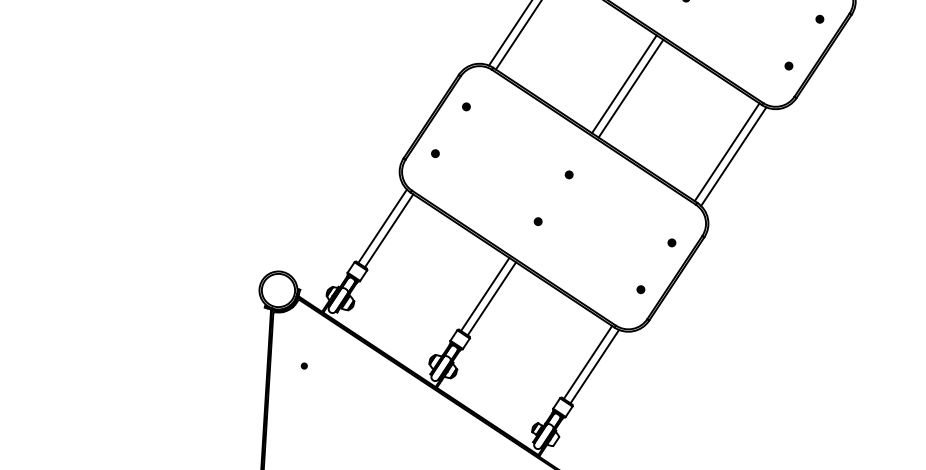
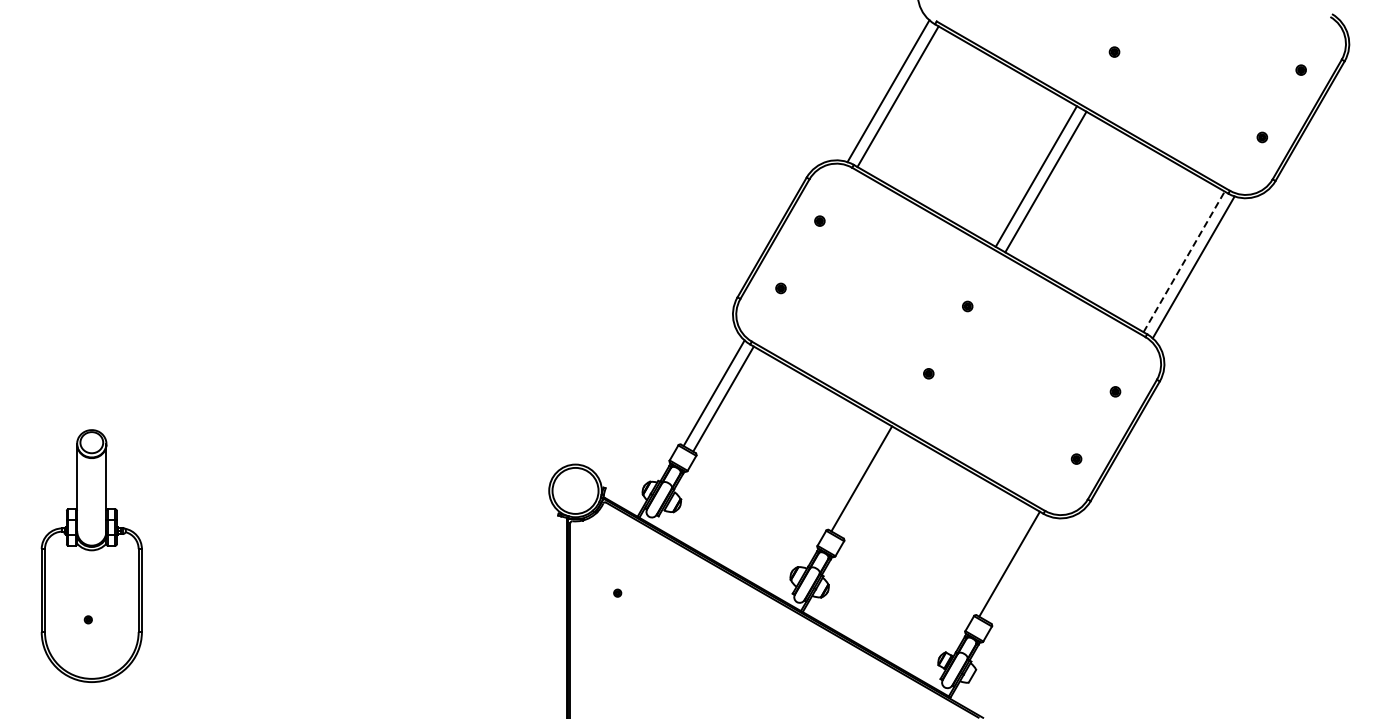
line: (727, 152) -> (1184, 261), solid -> dashed
line: (492, 298) -> (871, 483), removed
line: (594, 366) -> (1018, 569), removed

